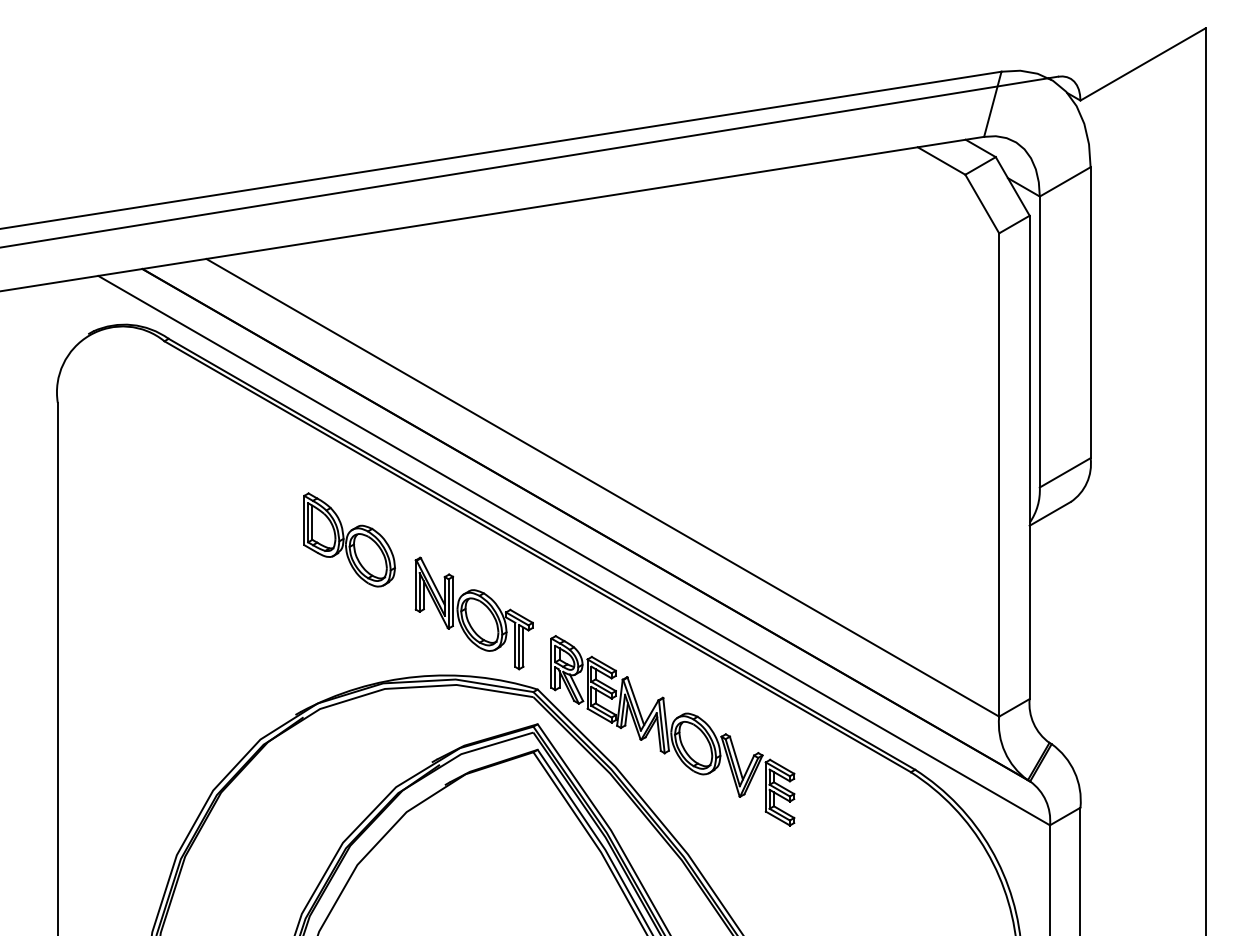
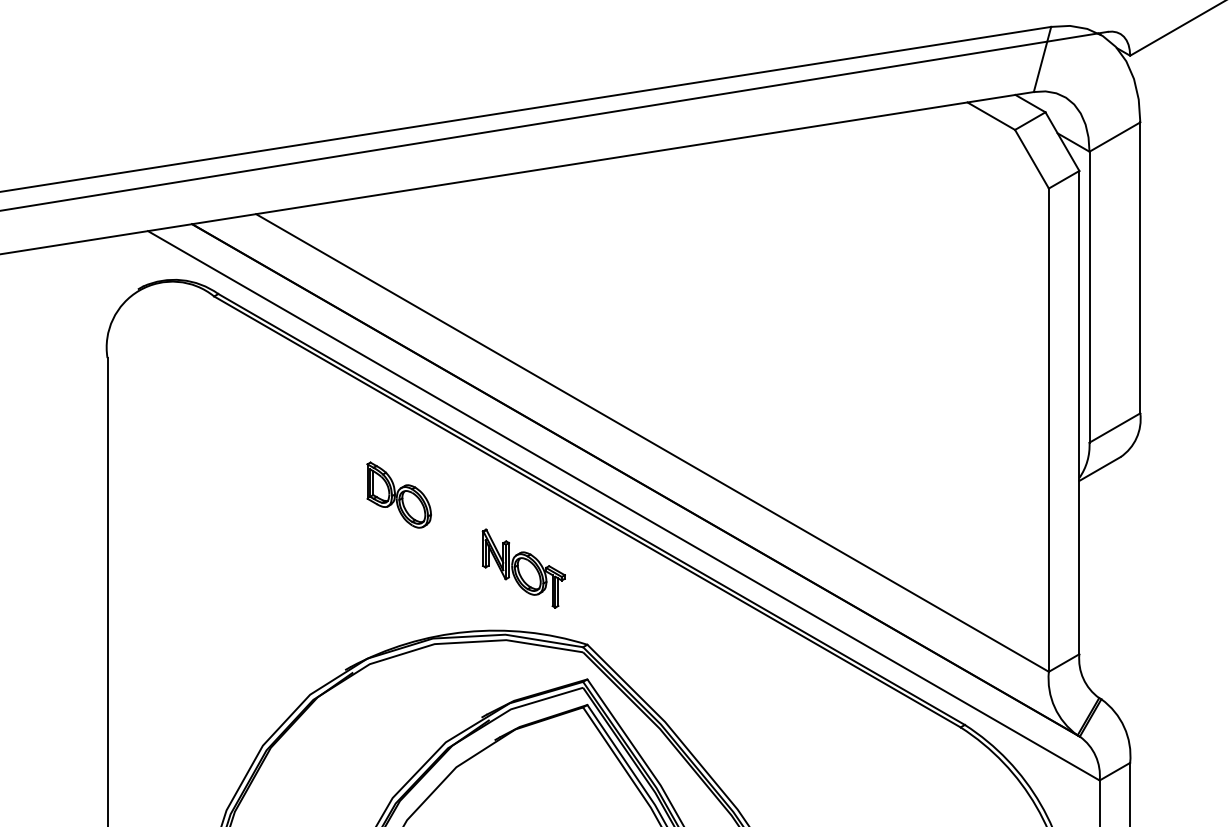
part: (349, 539) -> (399, 494), size x0.7
part: (473, 613) -> (523, 568), size x0.7
part: (672, 730) -> (722, 685), removed

